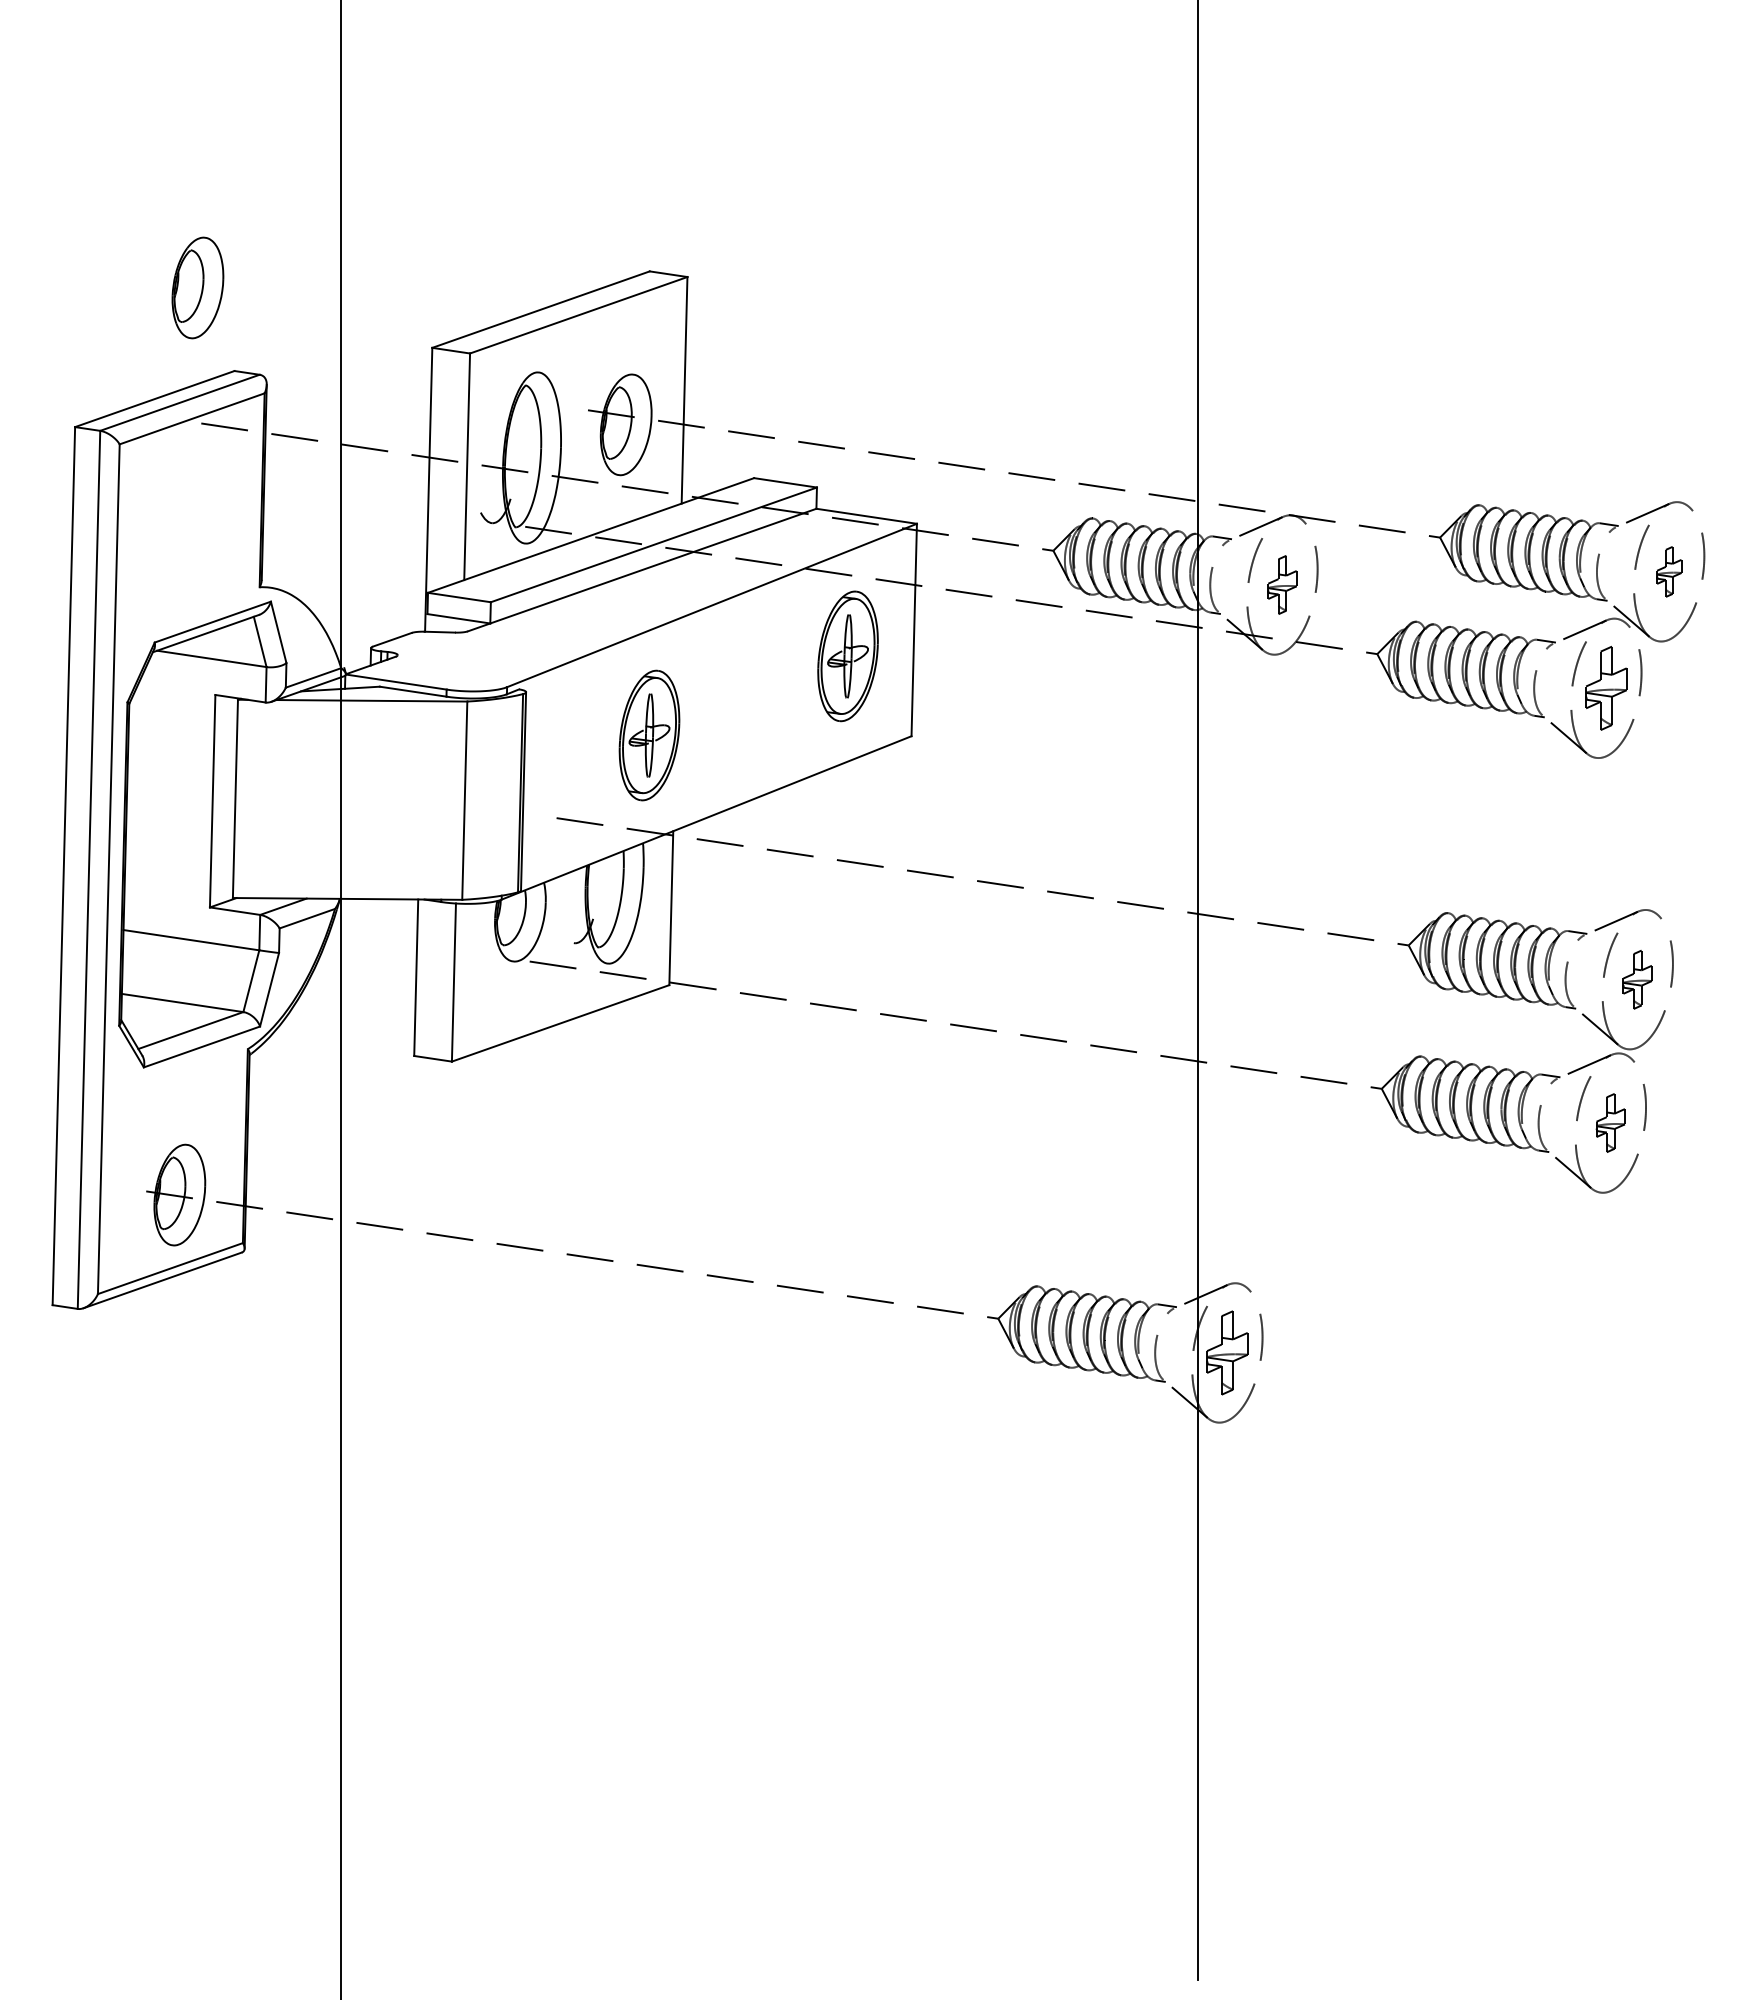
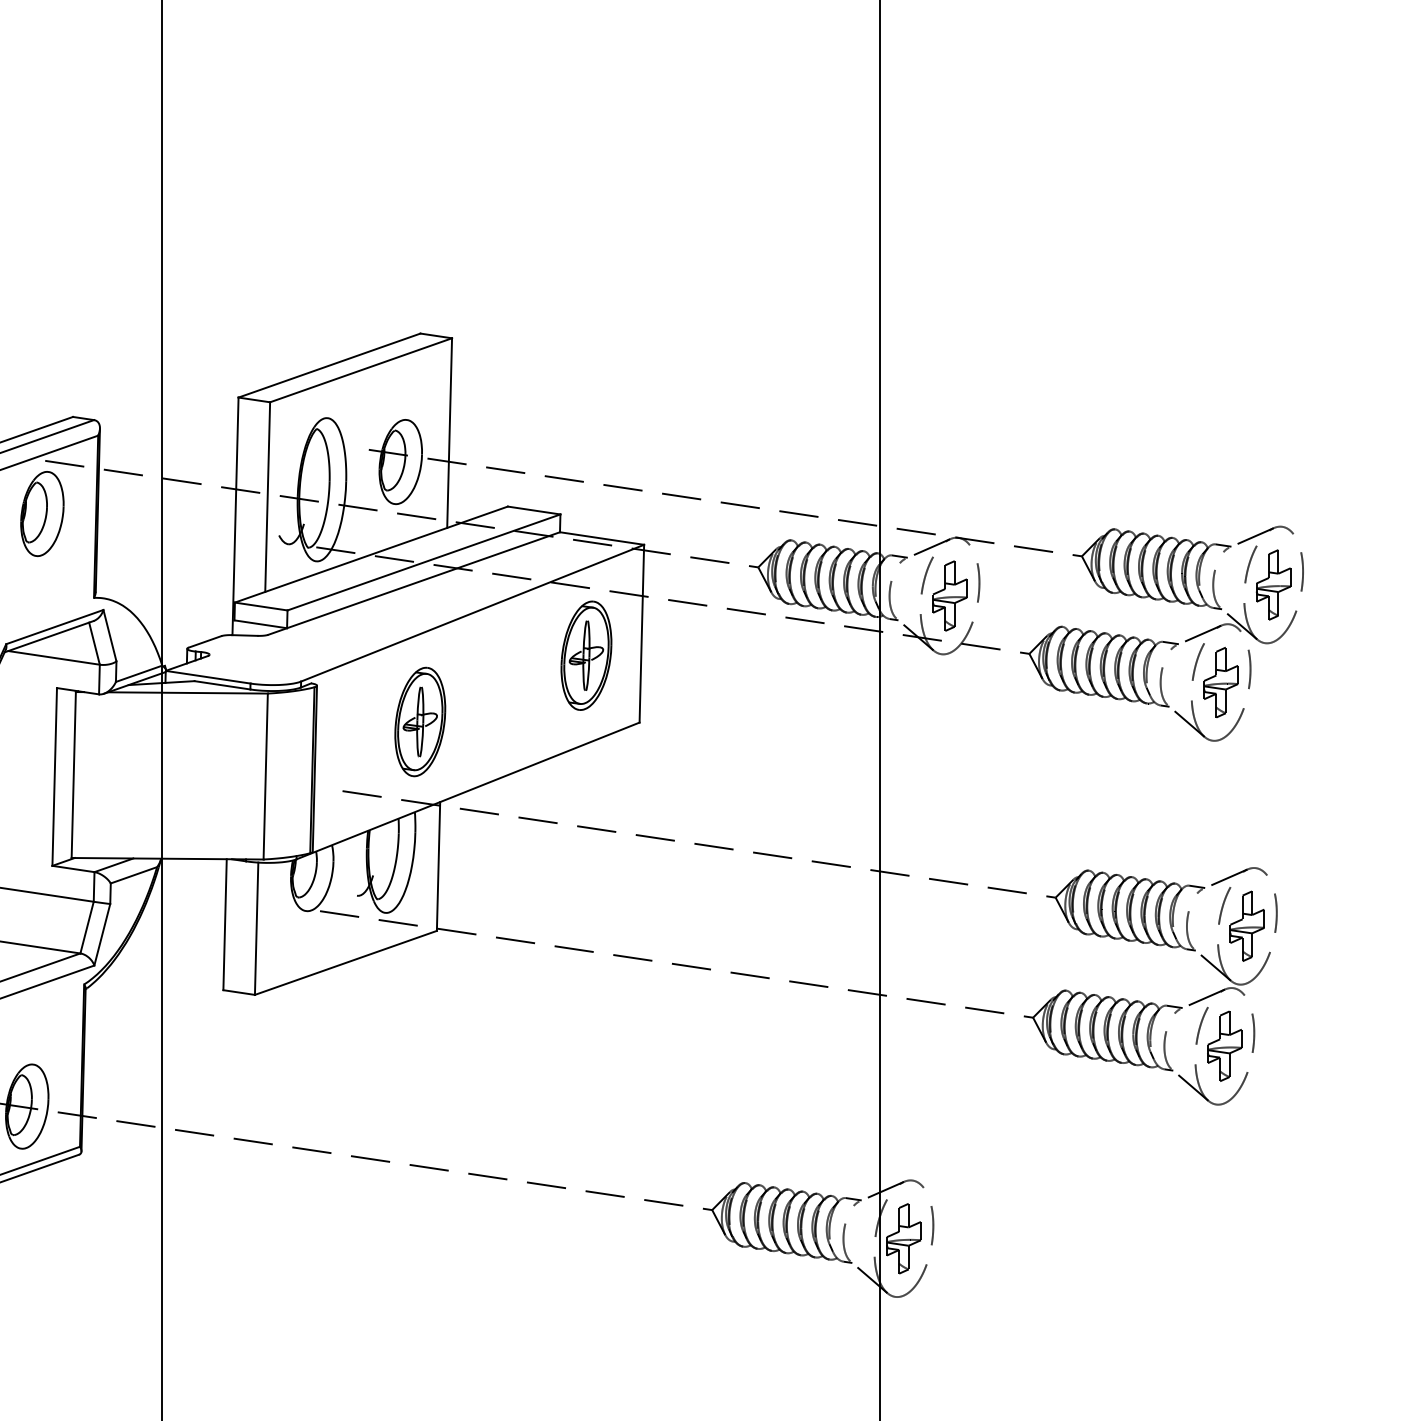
part: (197, 287) -> (42, 513), moved
part: (1669, 571) -> (1273, 584), size x1.67
part: (1282, 584) -> (950, 595), size x1.43
part: (1637, 979) -> (1247, 926), size x1.43
part: (1610, 1122) -> (1224, 1045), size x1.43

